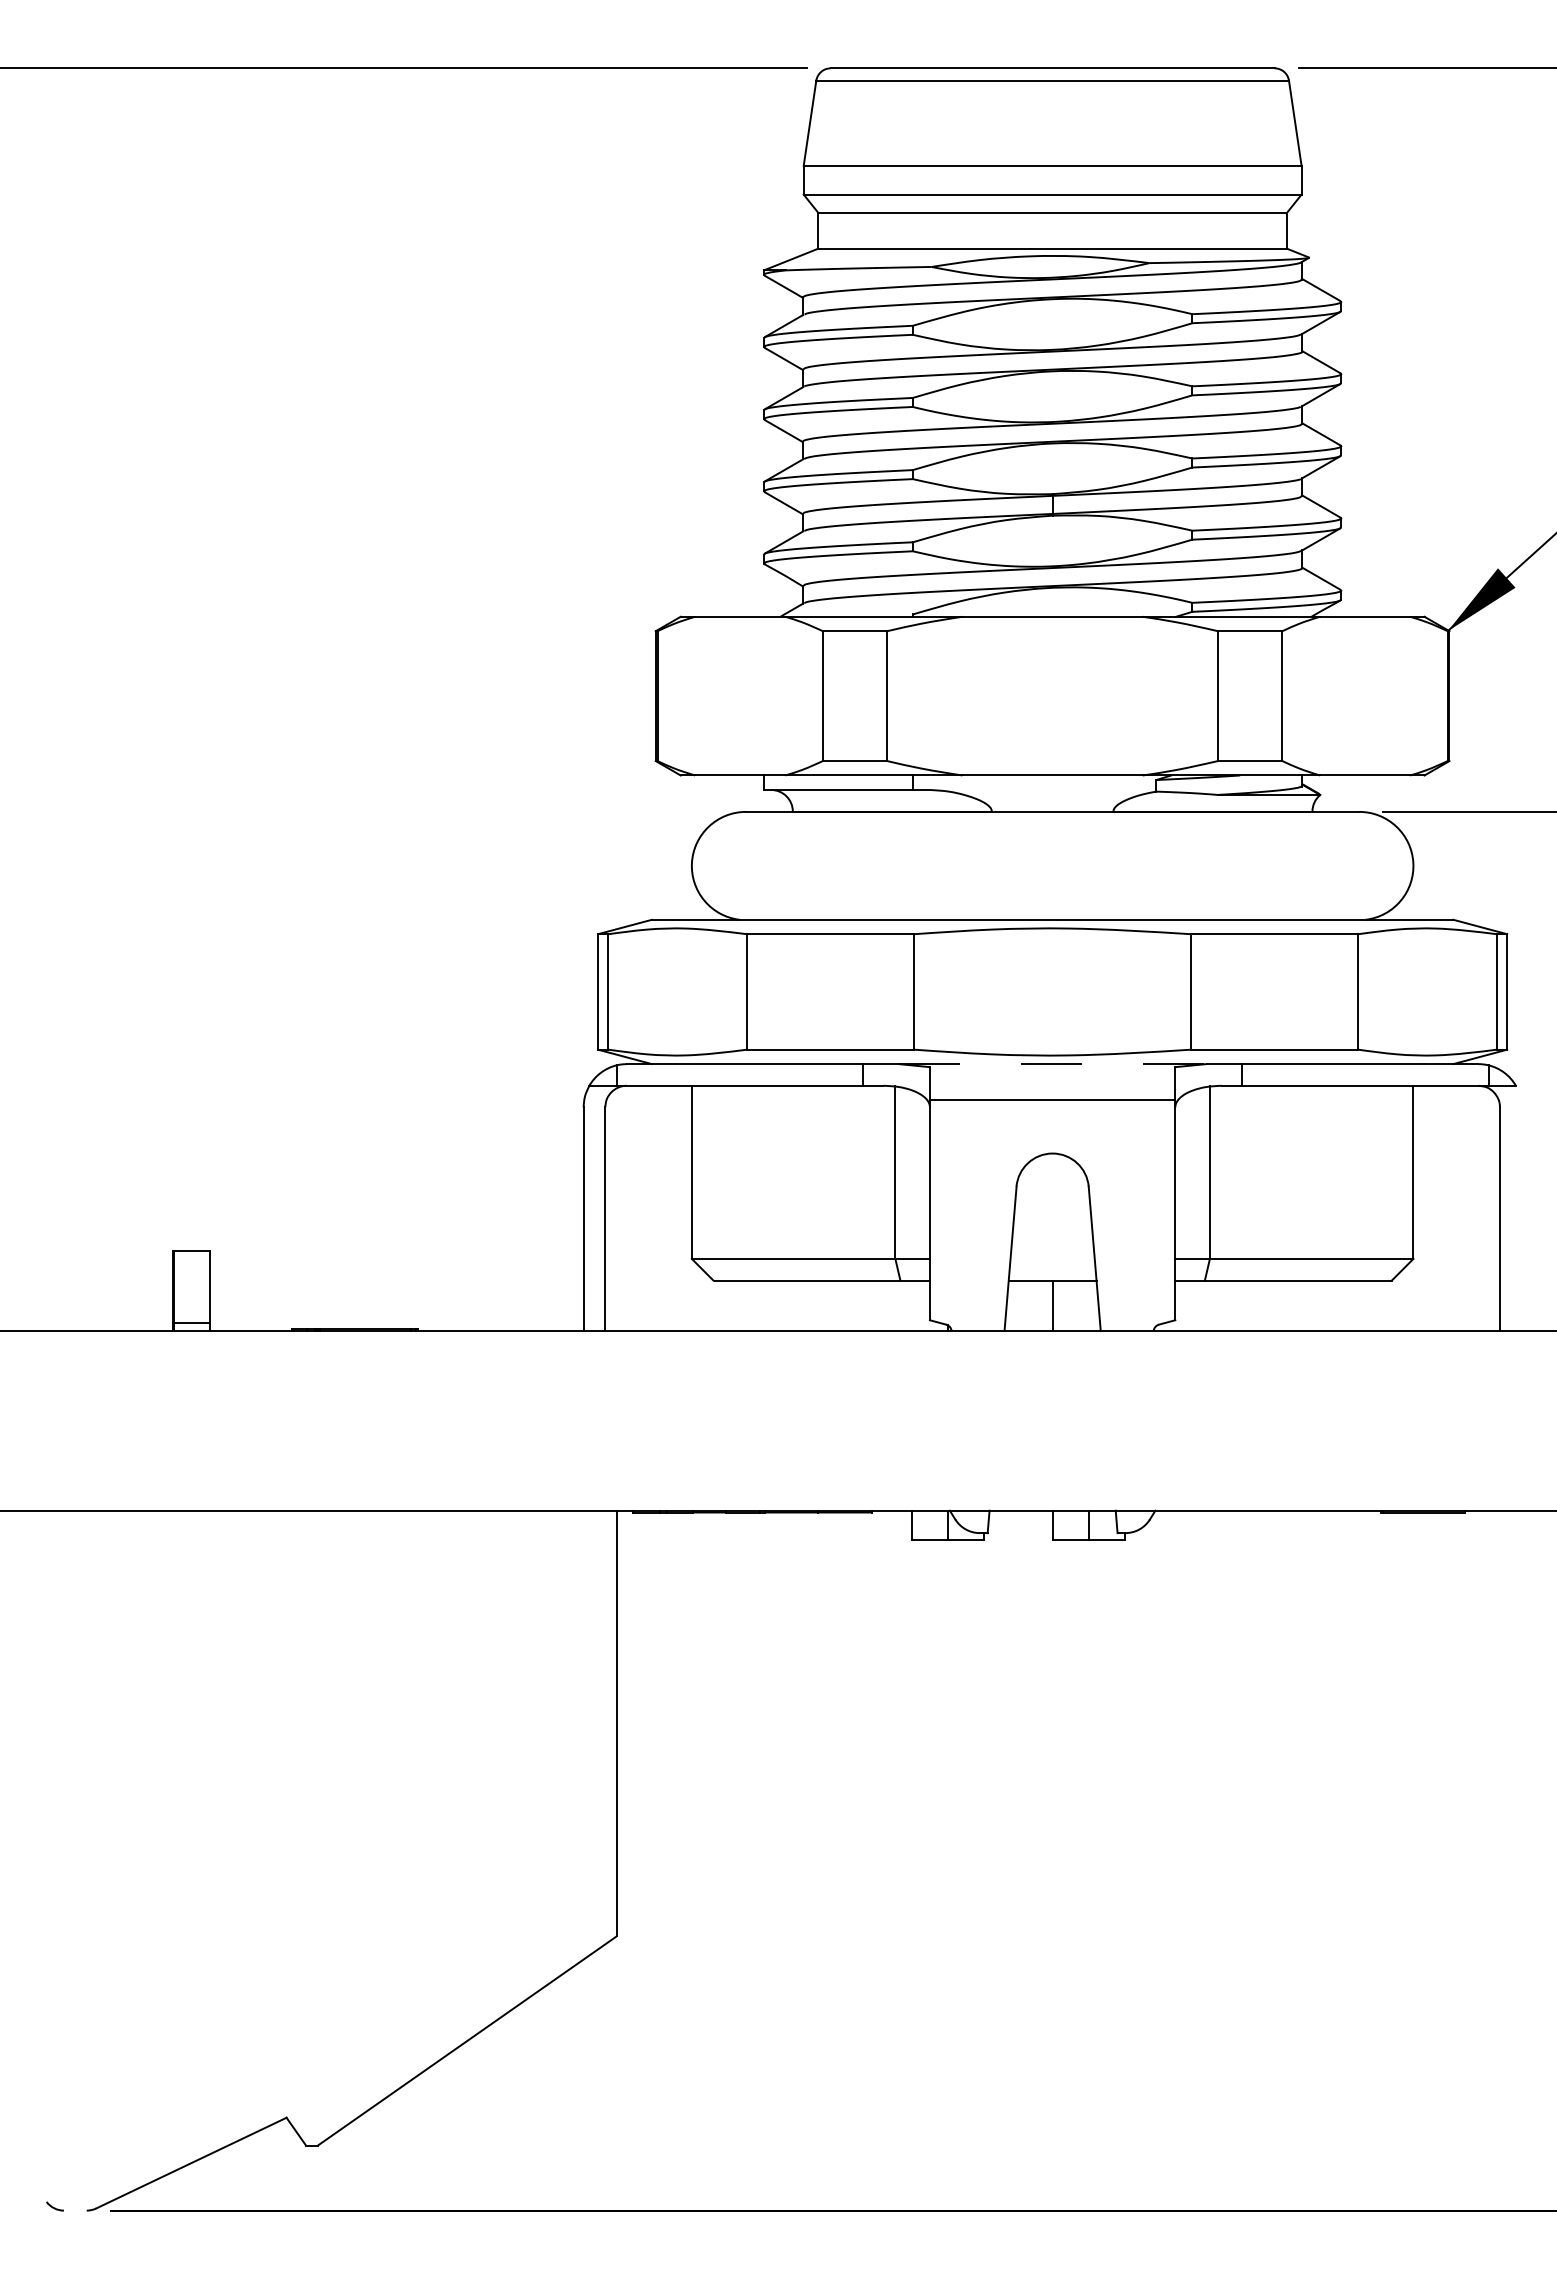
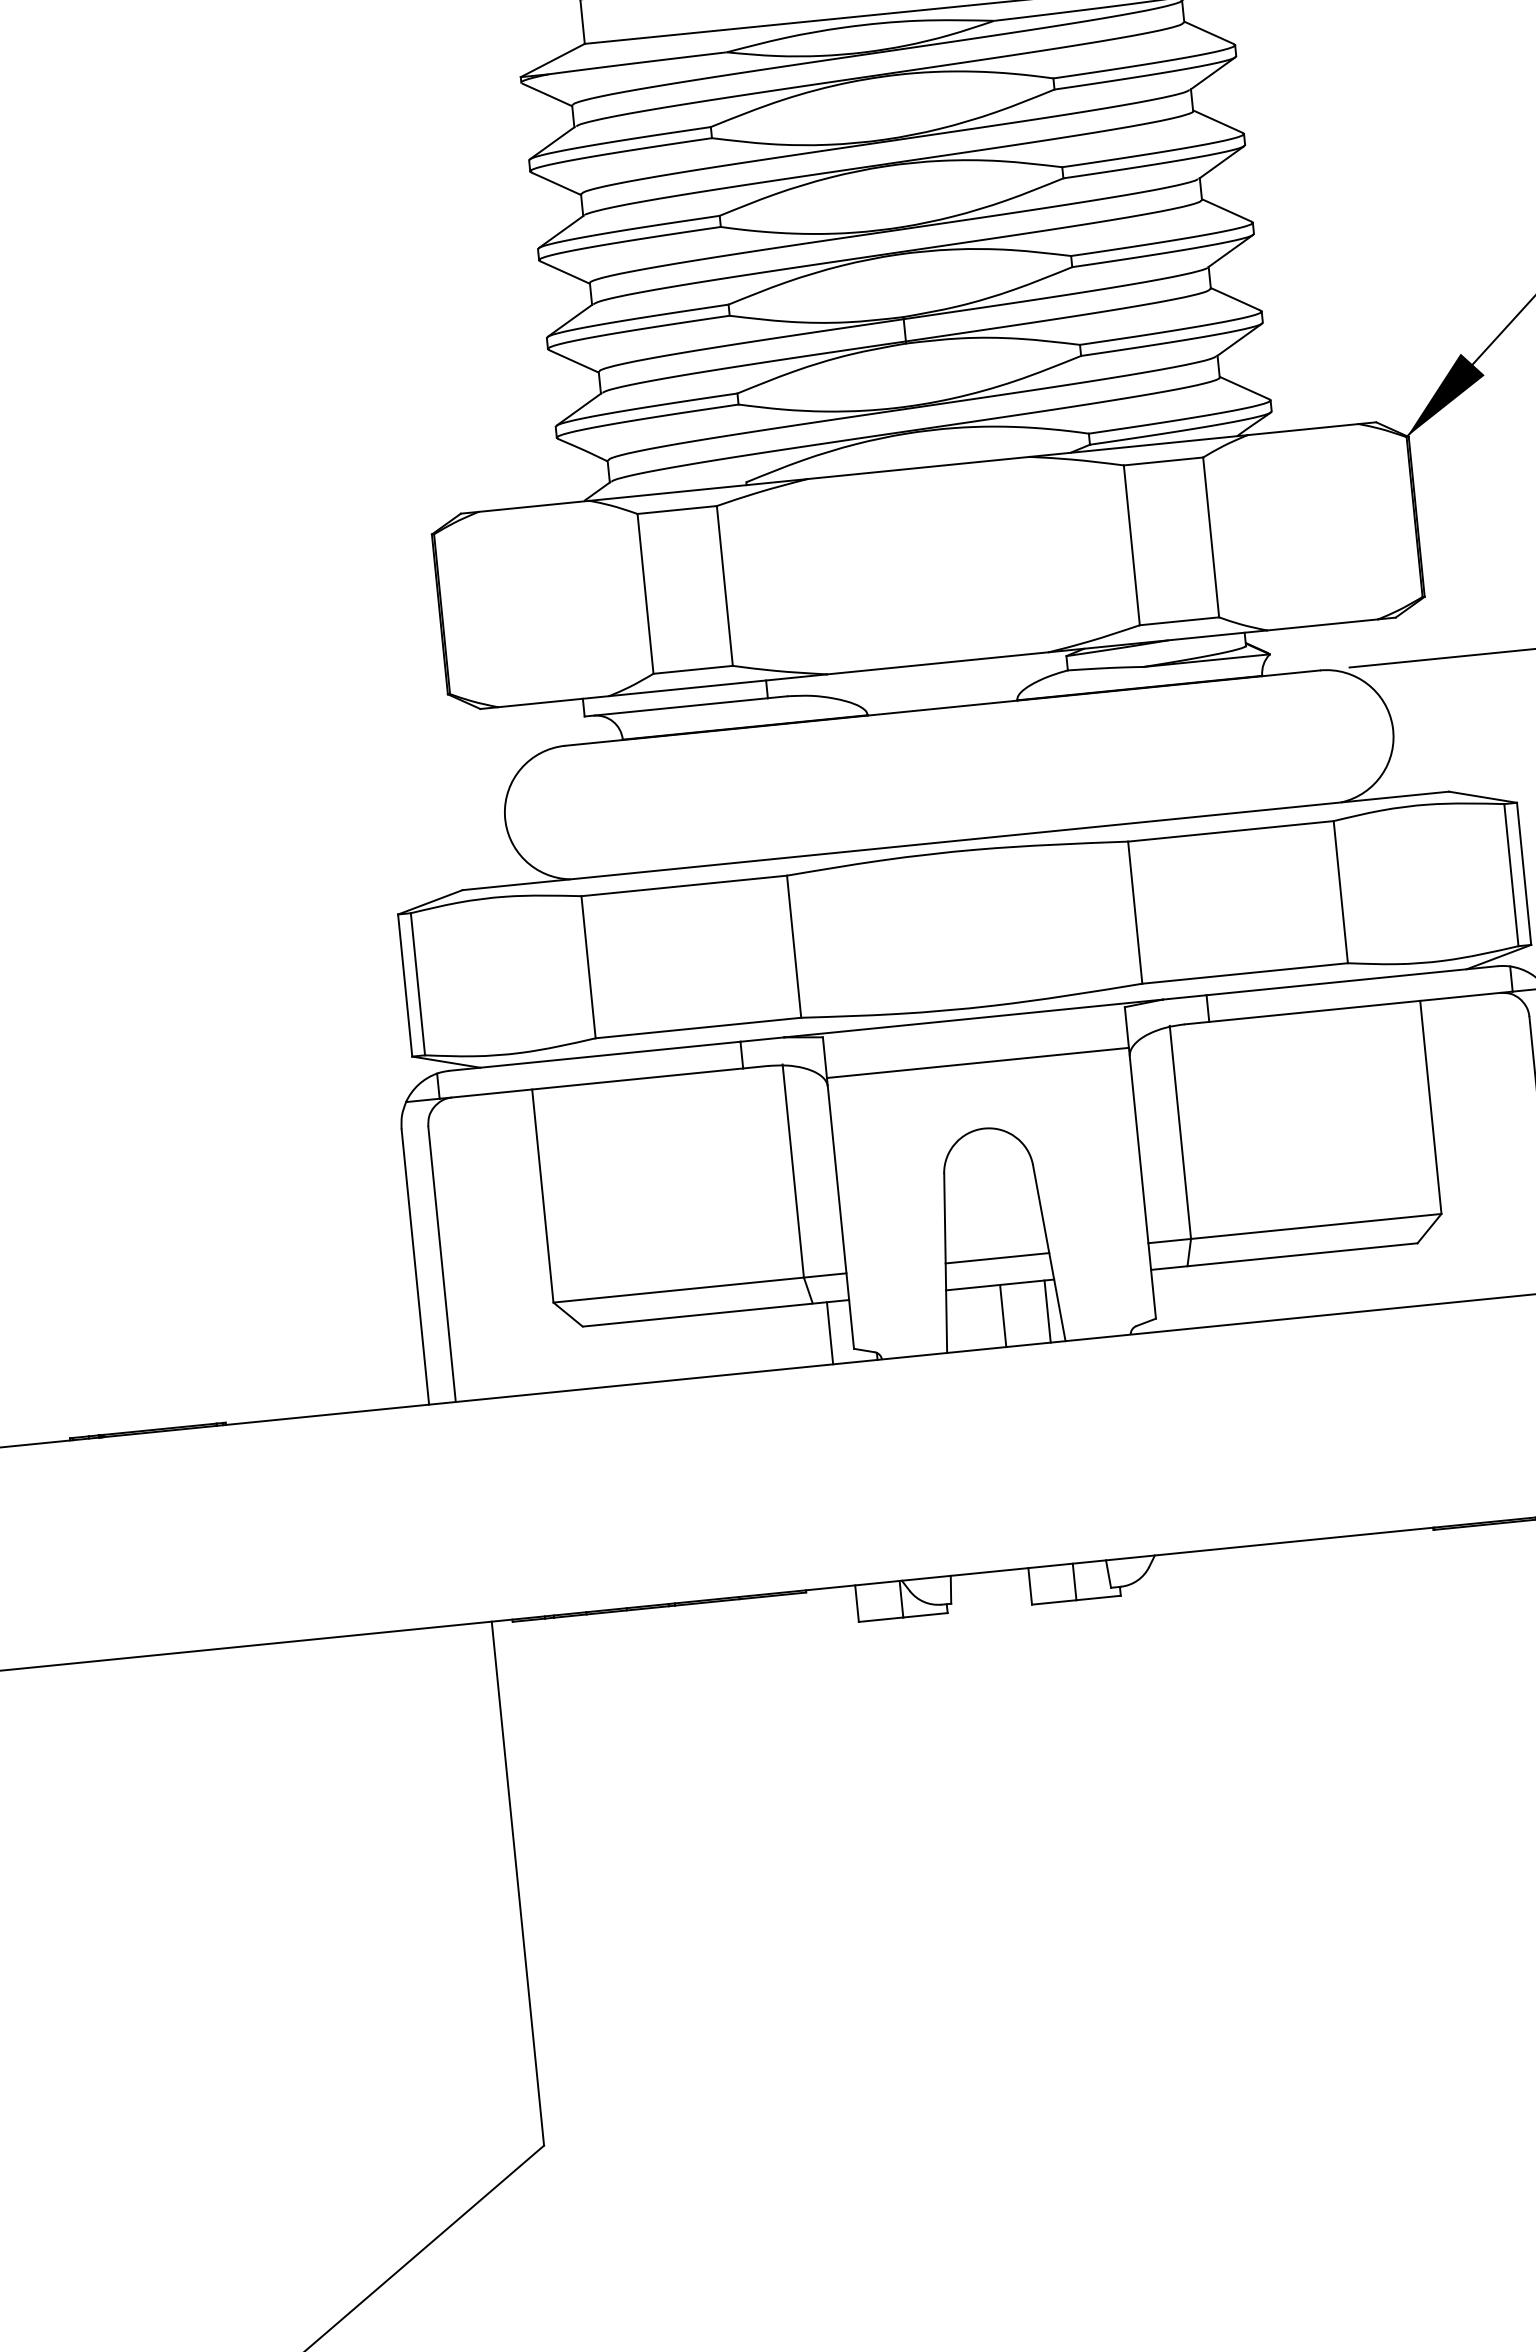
line: (1052, 1064) -> (973, 1019), dashed -> solid
line: (1052, 1258) -> (997, 1257), added
line: (911, 1305) -> (829, 1332), added
line: (1088, 1305) -> (1047, 1311), added

